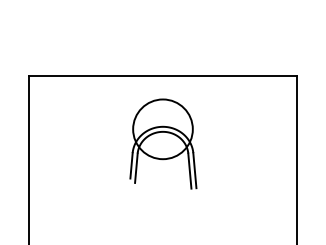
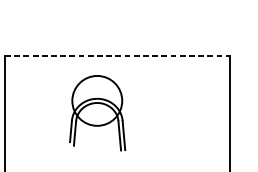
line: (163, 75) -> (117, 55), solid -> dashed
part: (163, 143) -> (97, 112), moved

